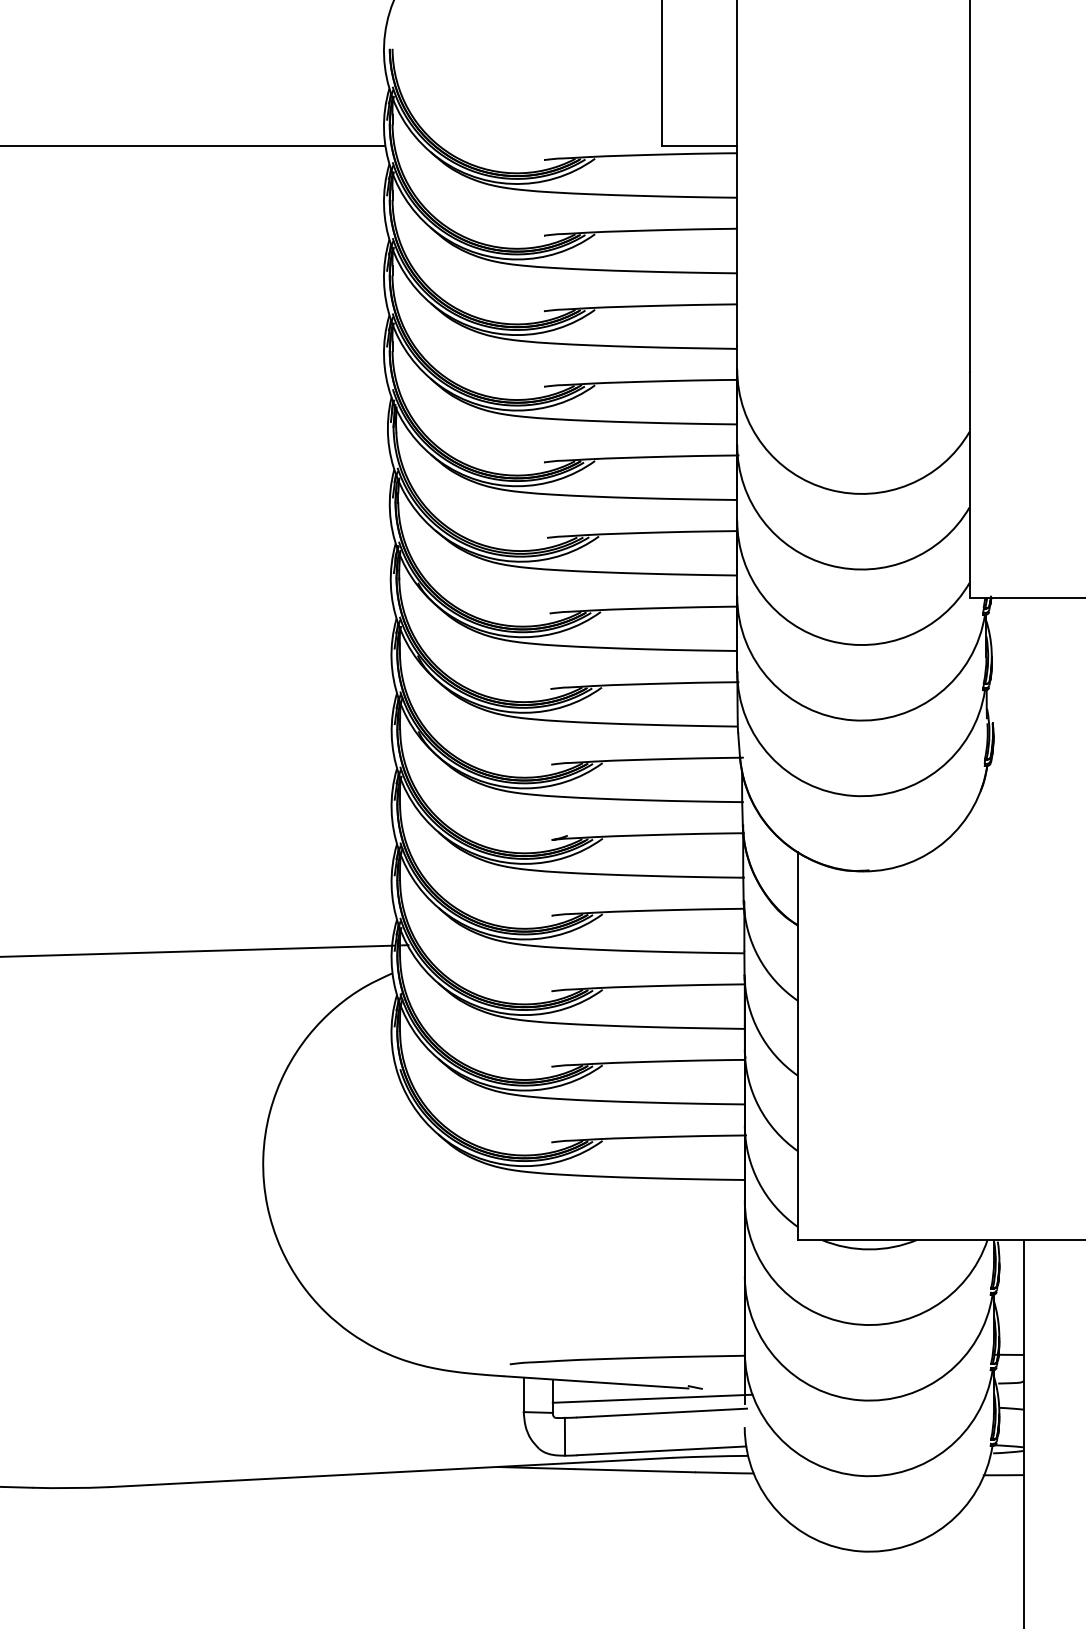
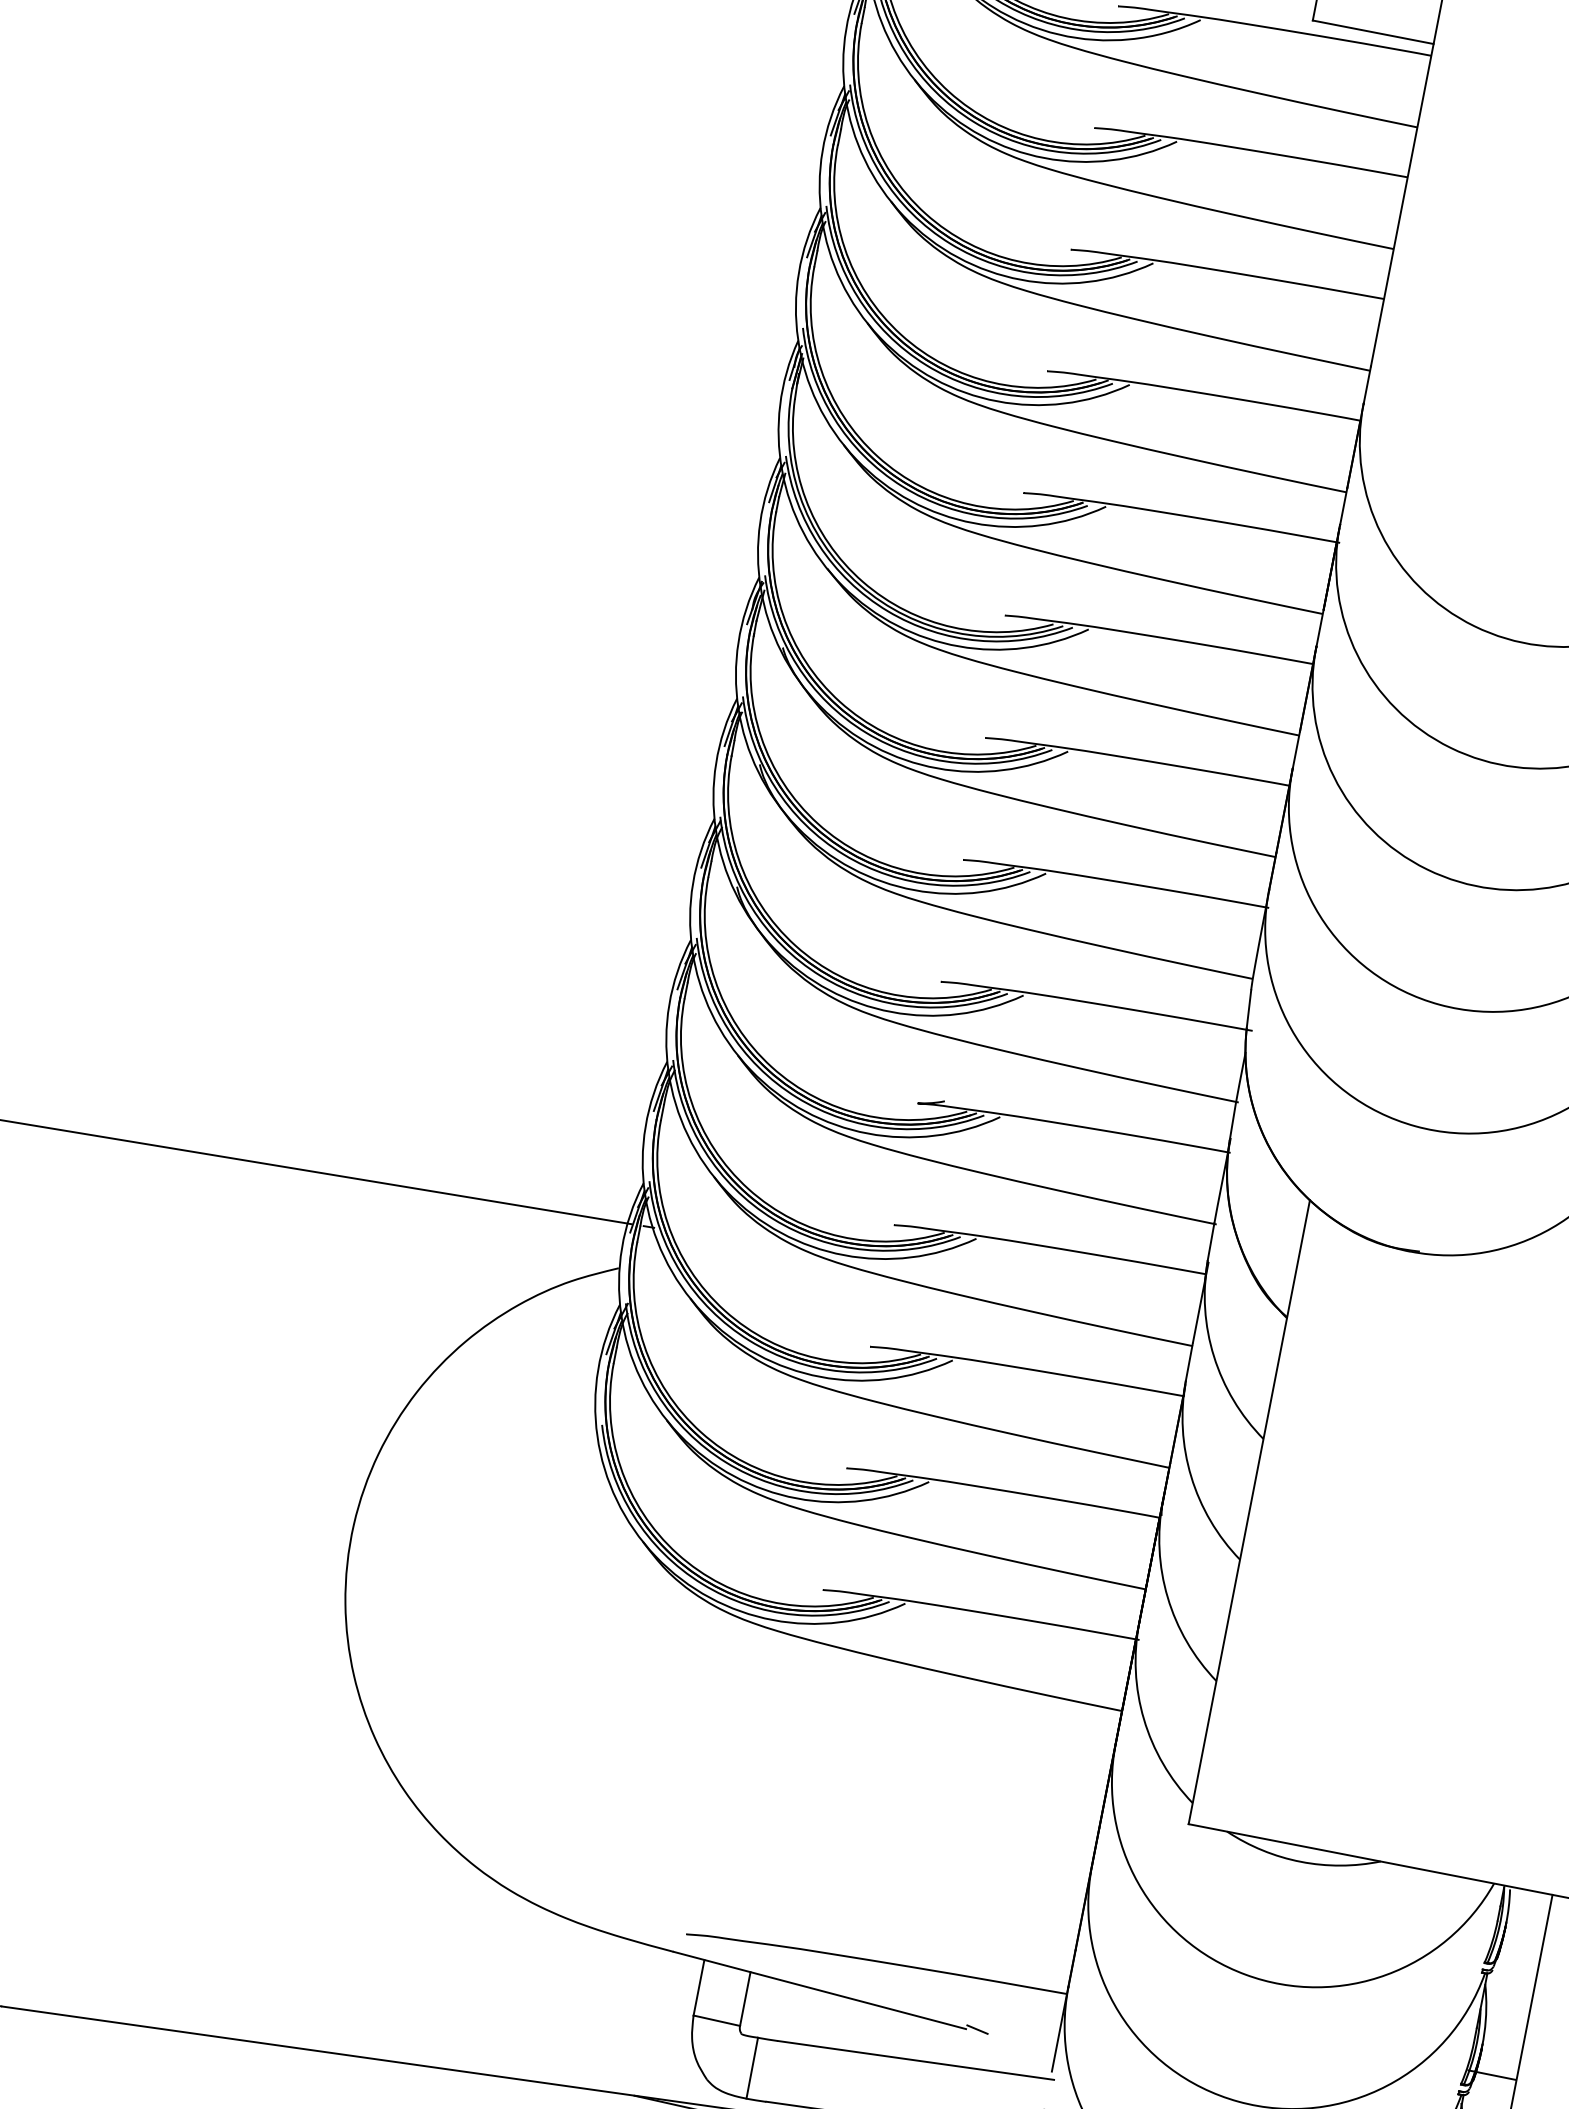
line: (652, 1398) -> (905, 2033), removed

